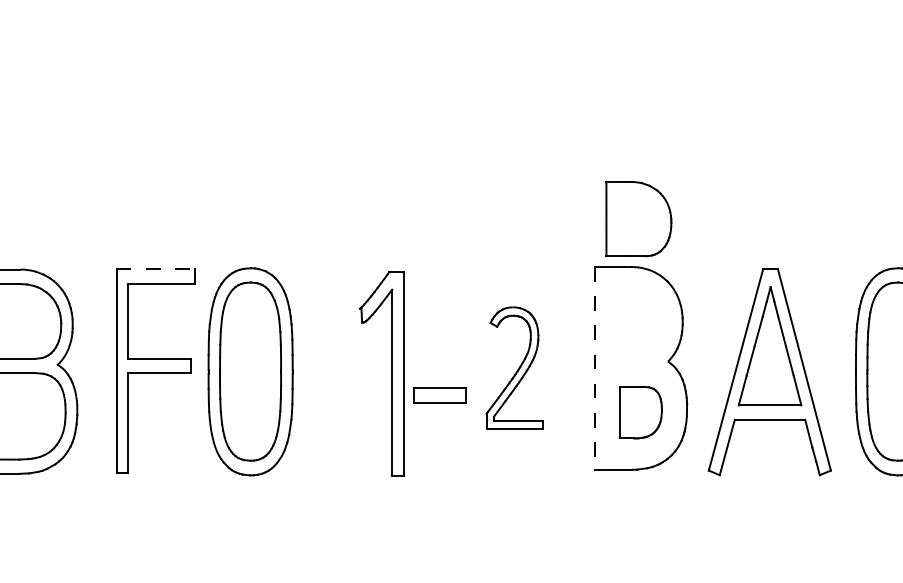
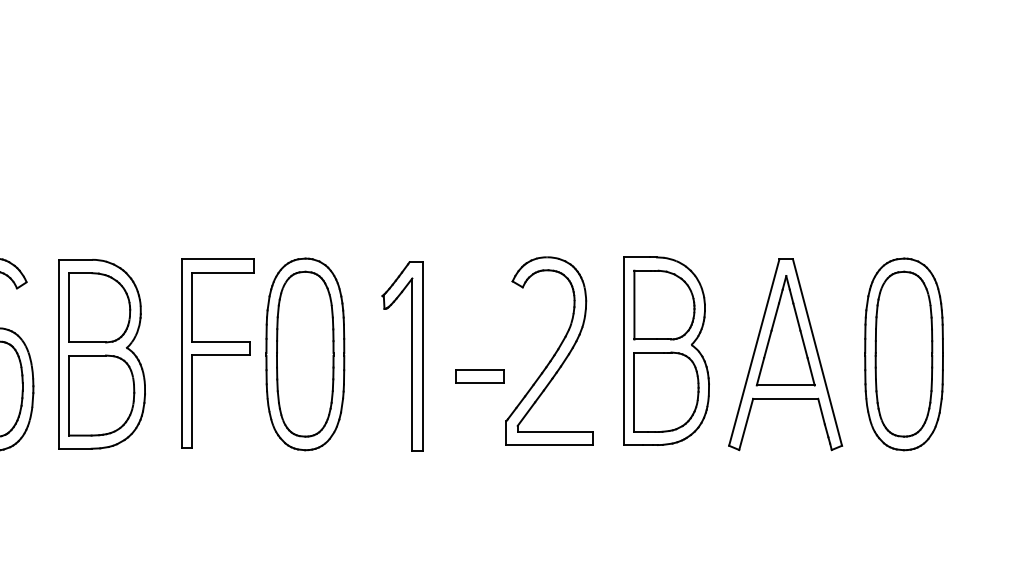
part: (638, 218) -> (664, 304), moved
line: (156, 269) -> (218, 259), dashed -> solid
part: (514, 367) -> (549, 350), size x1.67
line: (594, 368) -> (623, 351), dashed -> solid
part: (391, 374) -> (411, 356), moved
part: (641, 411) -> (666, 391), size x1.67

